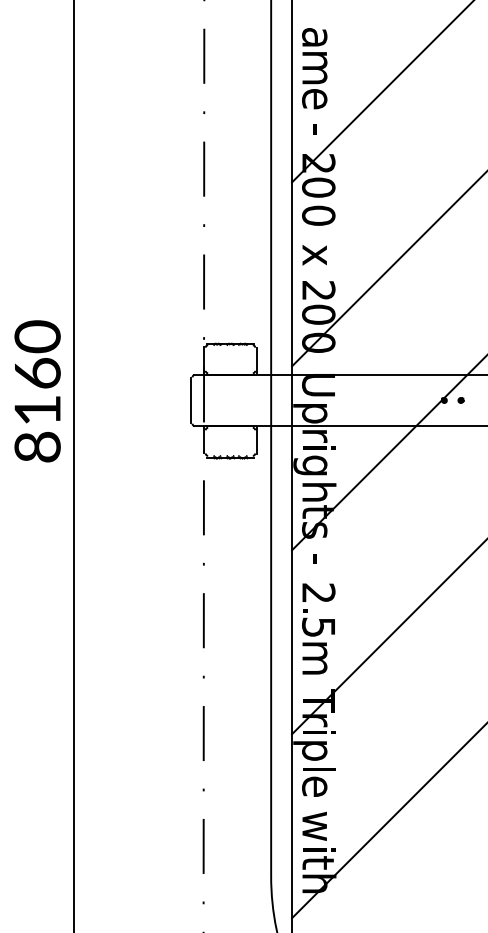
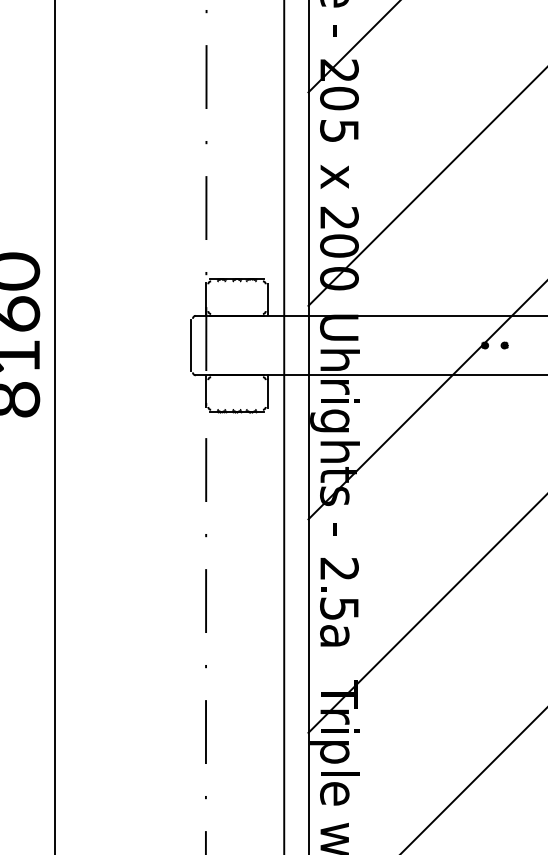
text: (318, 215) -> (339, 130), 0 -> 5
text: (314, 413) -> (334, 360), p -> h
text: (314, 657) -> (334, 643), m -> a

